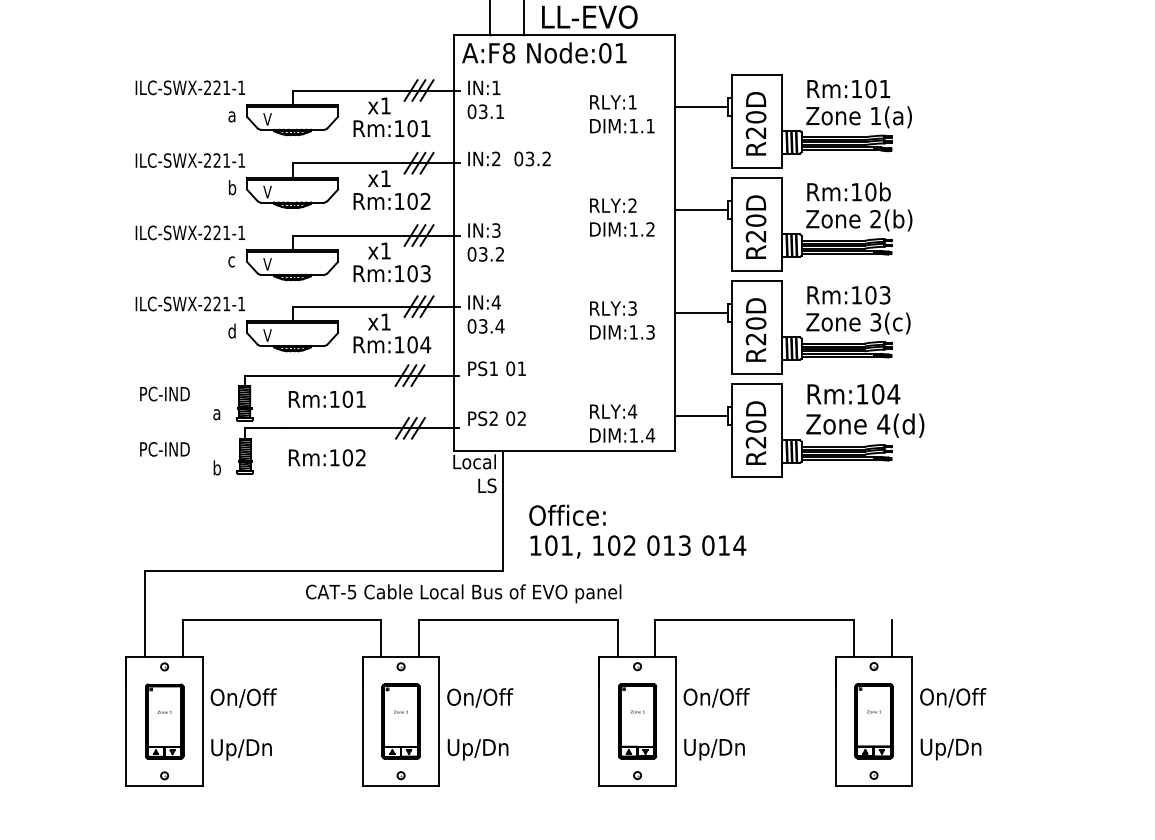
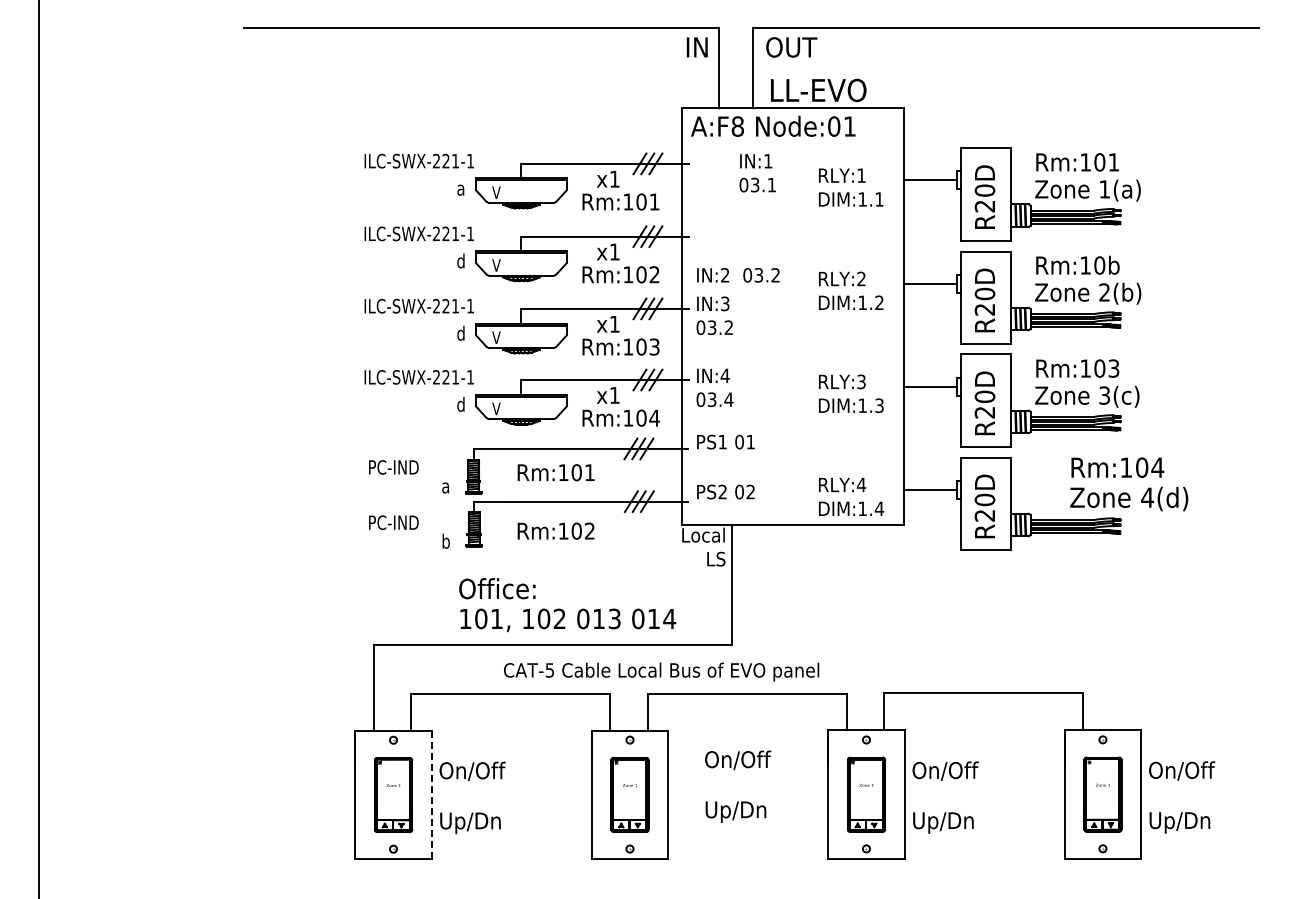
text: (485, 100) -> (757, 173), moved
text: (509, 159) -> (738, 275), moved
text: (232, 187) -> (461, 260), b -> d
text: (232, 259) -> (461, 332), c -> d
text: (865, 411) -> (1129, 484), moved
text: (637, 532) -> (567, 605), moved
text: (463, 593) -> (661, 671), moved
line: (891, 638) -> (1120, 711), removed
line: (202, 722) -> (431, 795), solid -> dashed
text: (480, 724) -> (738, 786), moved

